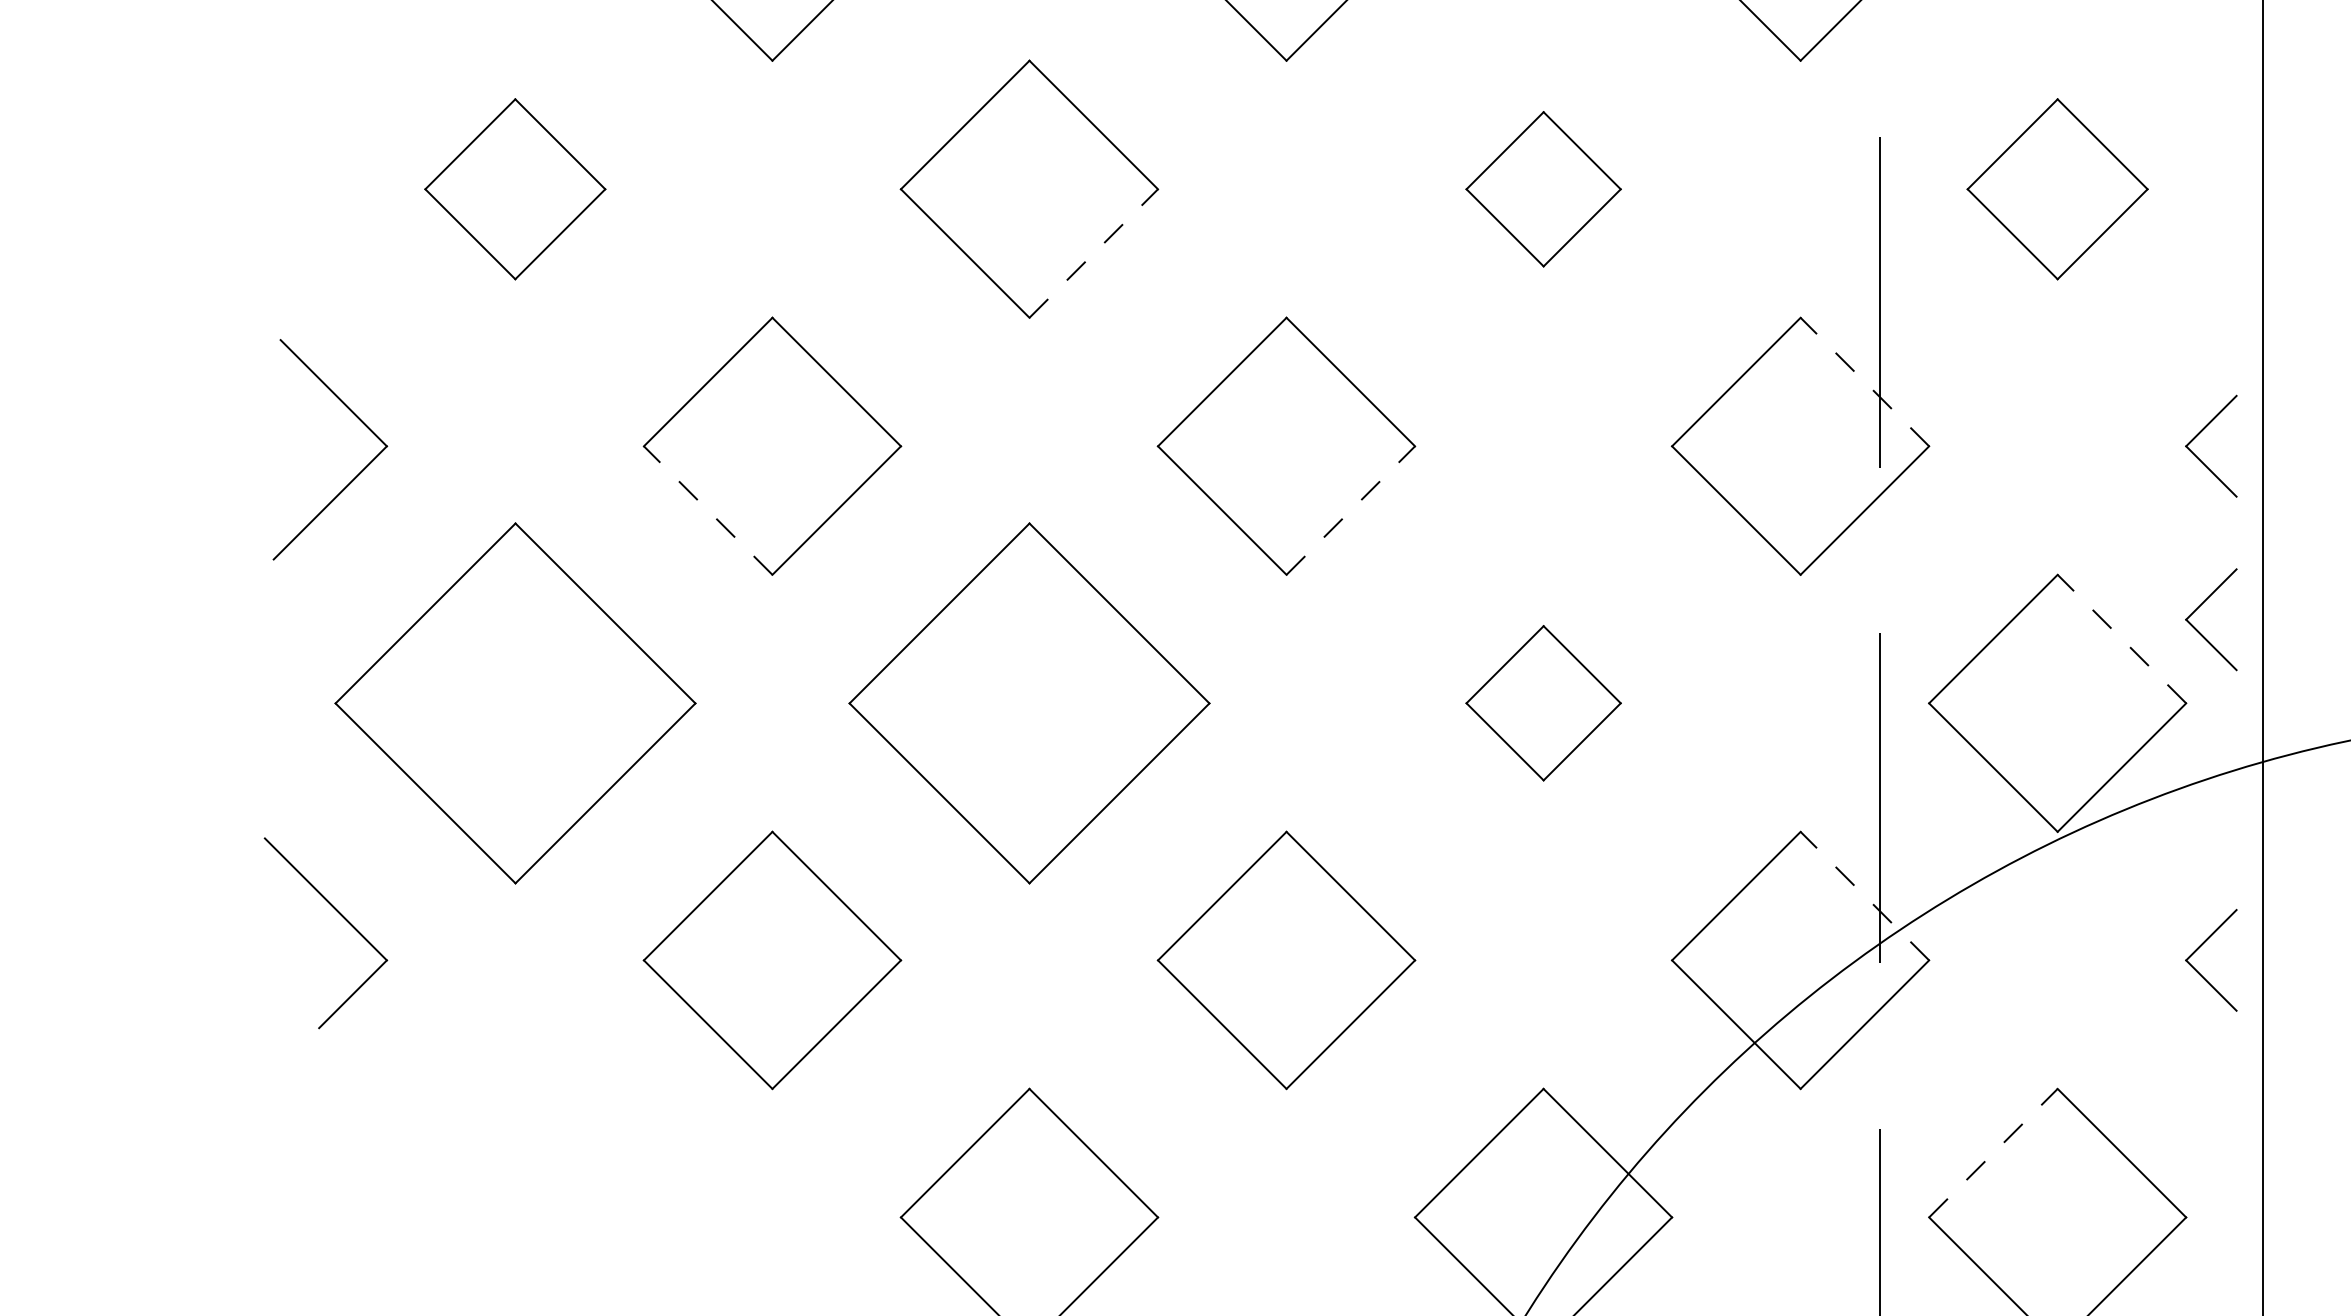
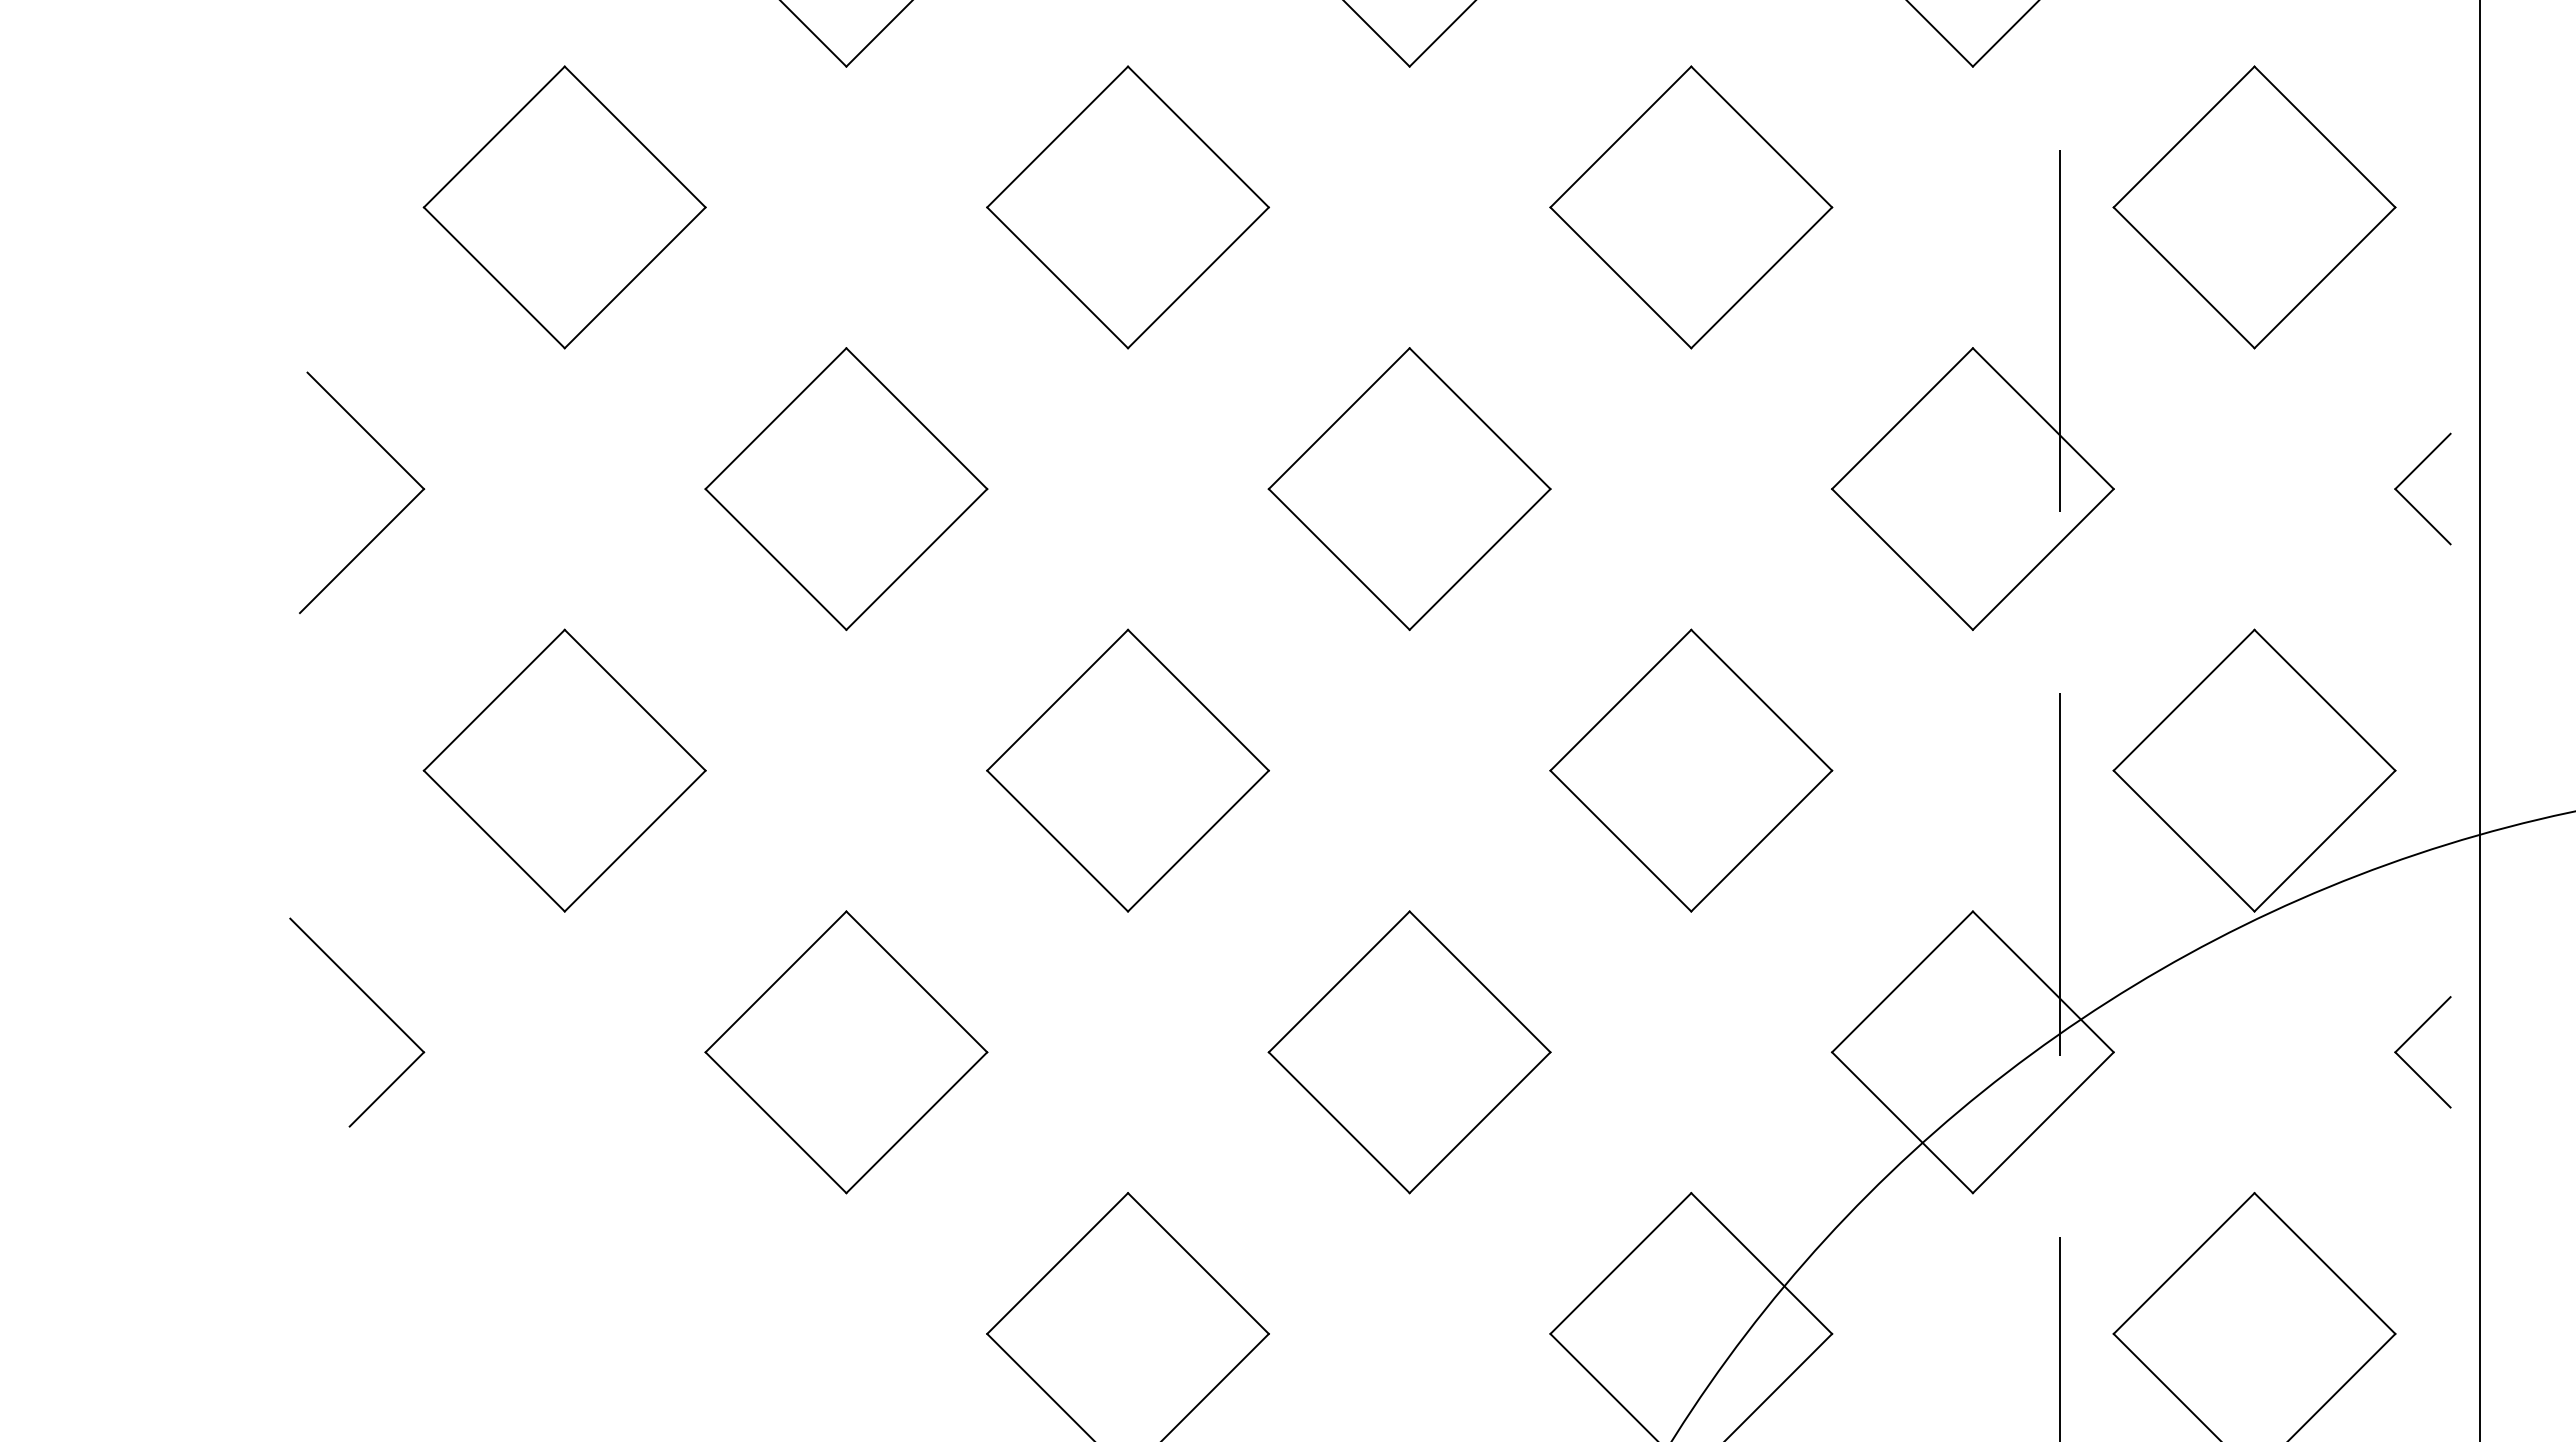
part: (515, 189) -> (564, 207), size x1.43
part: (1543, 189) -> (1691, 207), size x1.67
part: (2057, 189) -> (2254, 207), size x1.43
line: (1093, 253) -> (1198, 277), dashed -> solid
line: (1865, 381) -> (2043, 418), dashed -> solid
line: (708, 510) -> (776, 559), dashed -> solid
line: (1351, 510) -> (1480, 559), dashed -> solid
part: (2200, 607) -> (2410, 665), removed
line: (2121, 639) -> (2324, 700), dashed -> solid
part: (515, 703) -> (564, 770), size x0.71
part: (1029, 703) -> (1127, 770), size x0.71
part: (1543, 703) -> (1691, 770), size x1.67
line: (1865, 895) -> (2043, 981), dashed -> solid
line: (1993, 1153) -> (2184, 1263), dashed -> solid

